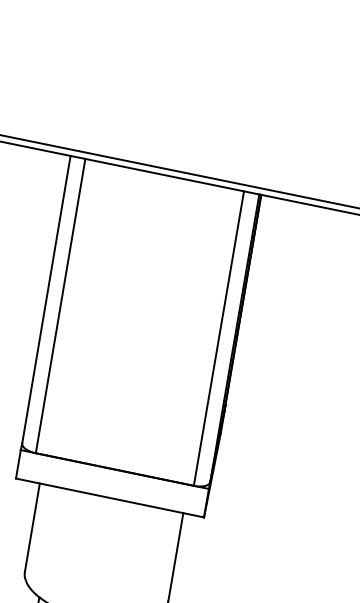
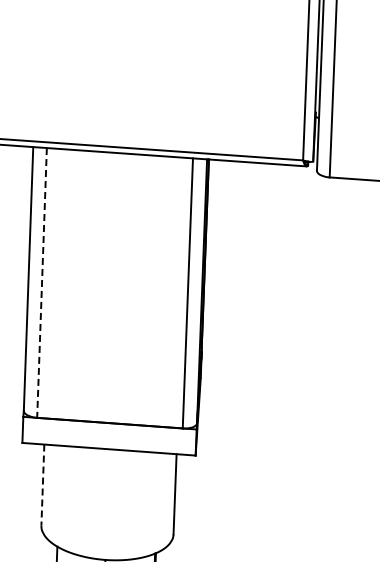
line: (61, 305) -> (42, 282), solid -> dashed
line: (31, 528) -> (42, 485), solid -> dashed

